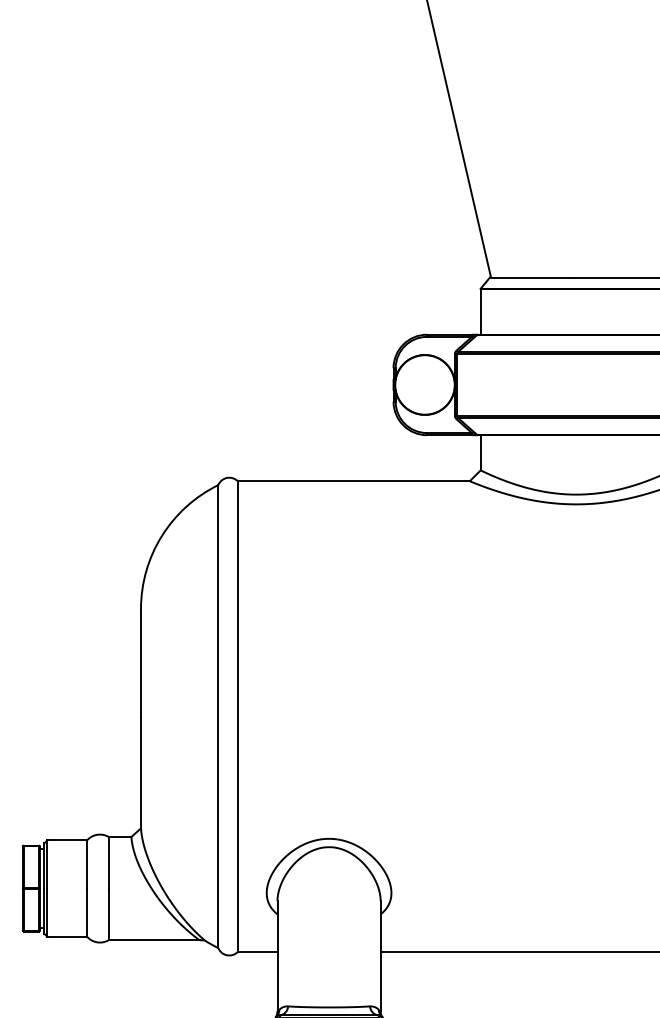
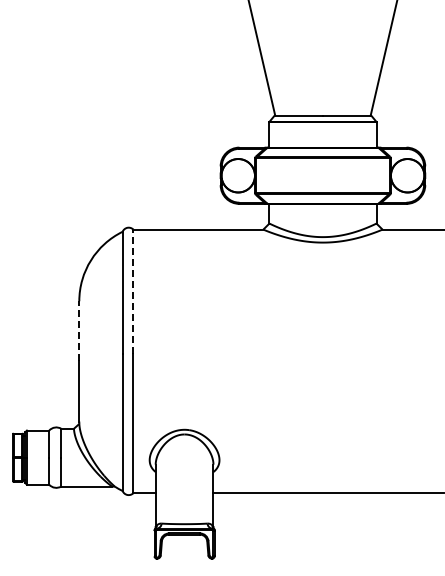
line: (237, 591) -> (133, 291), solid -> dashed
line: (141, 661) -> (79, 330), solid -> dashed

